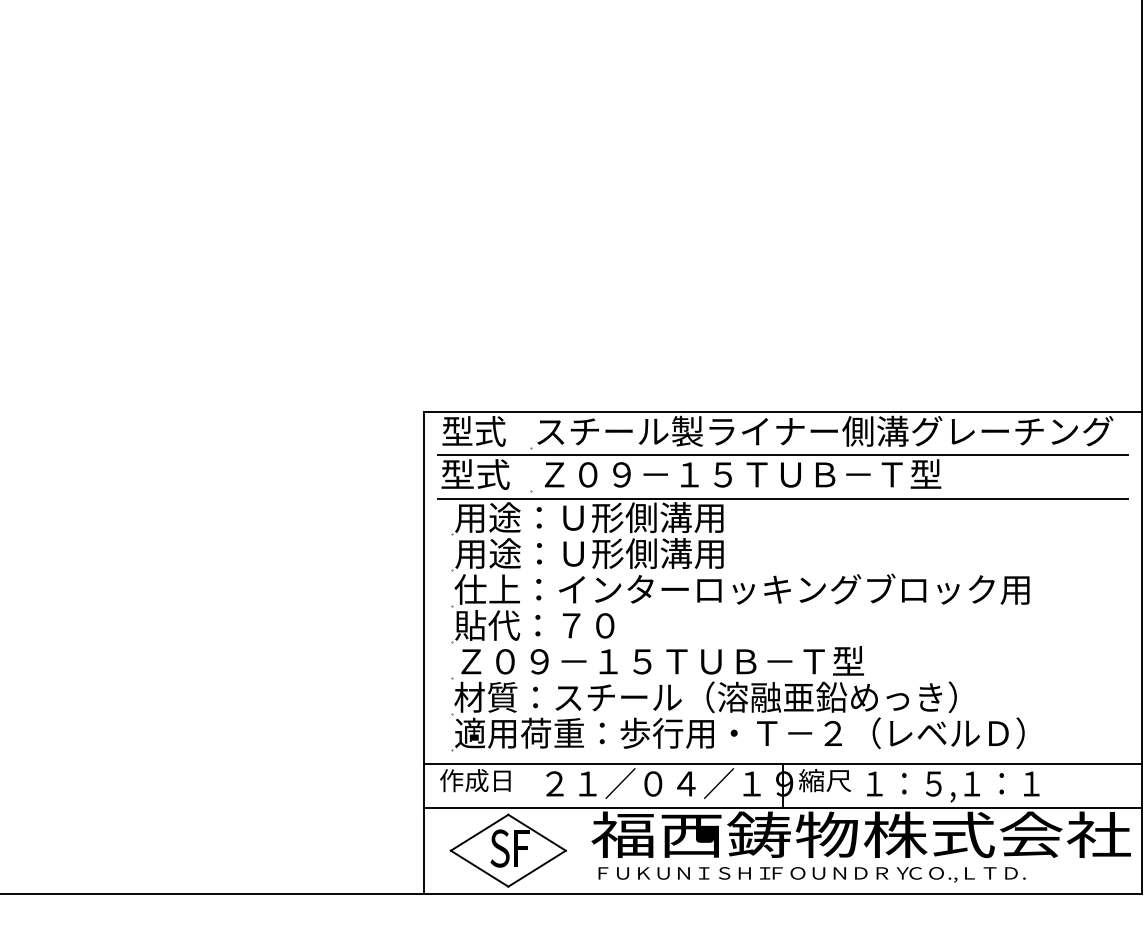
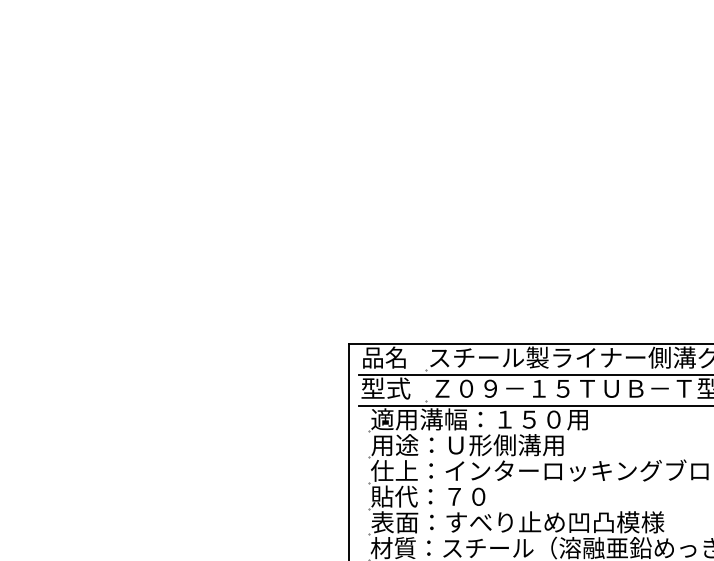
text: (473, 430) -> (384, 357), 型式 -> 品名
text: (606, 517) -> (479, 419), 用途：Ｕ形側溝用 -> 適用溝幅：１５０用
text: (659, 660) -> (517, 521), Ｚ０９－１５ＴＵＢ－Ｔ型 -> 表面：すべり止め凹凸模様

